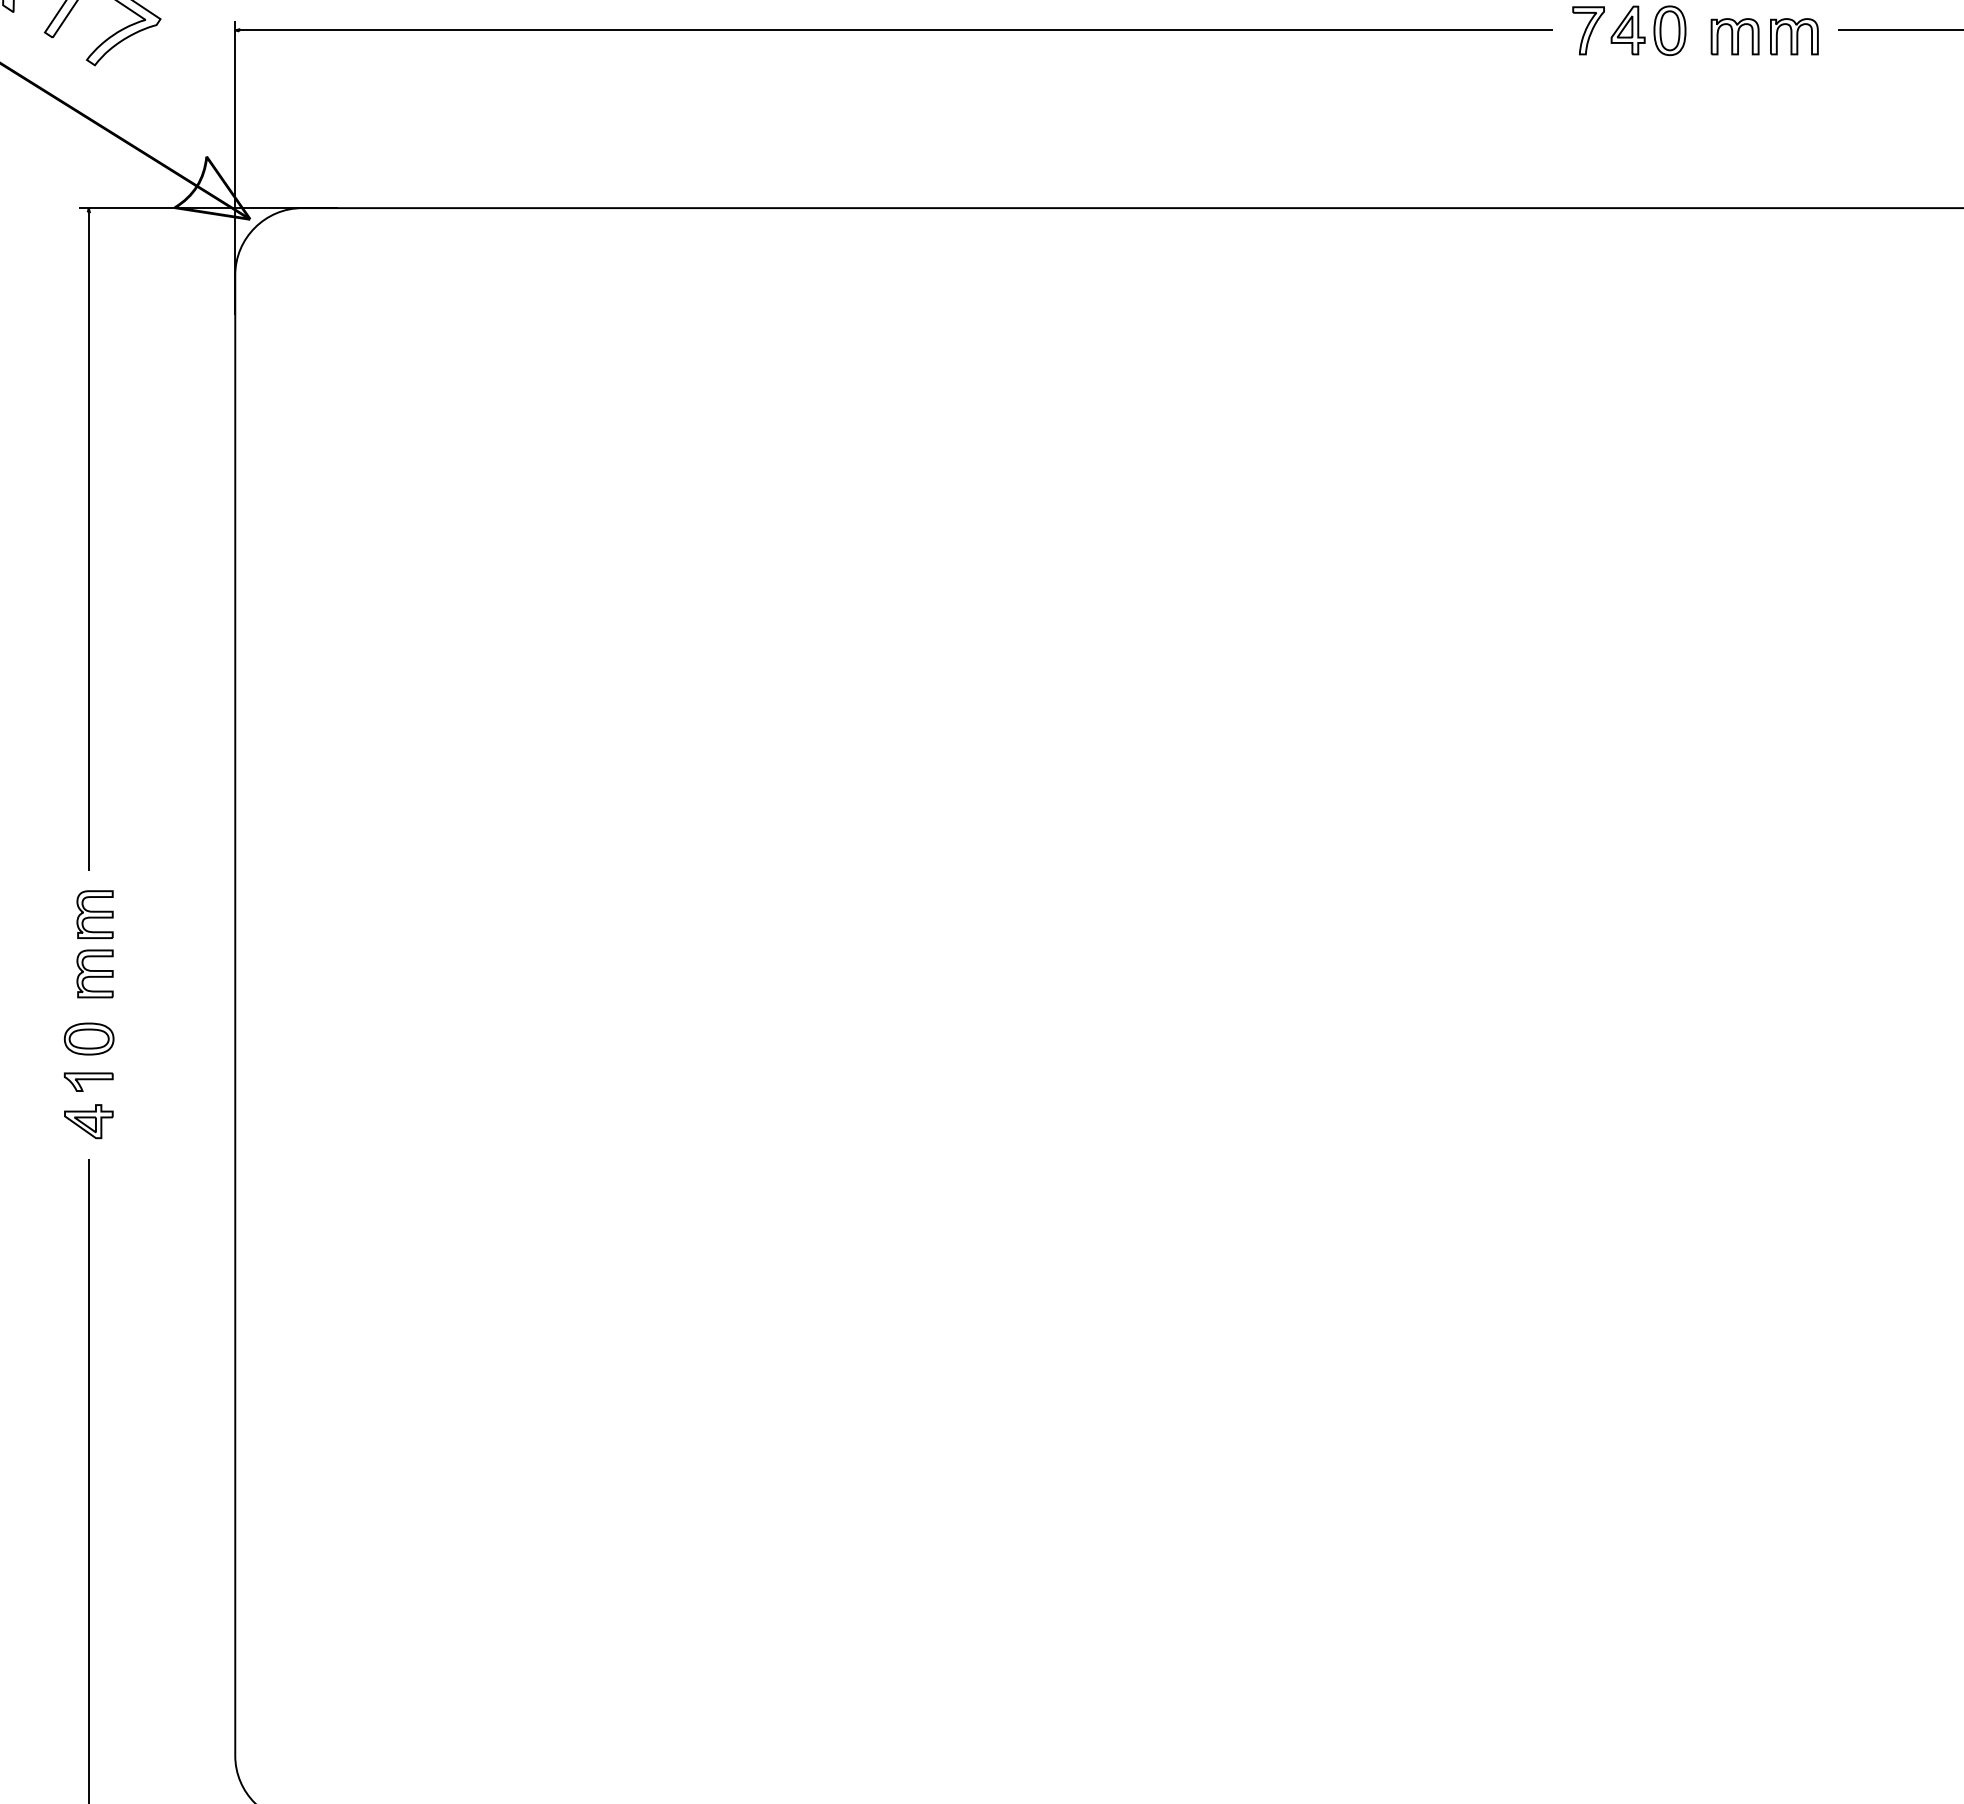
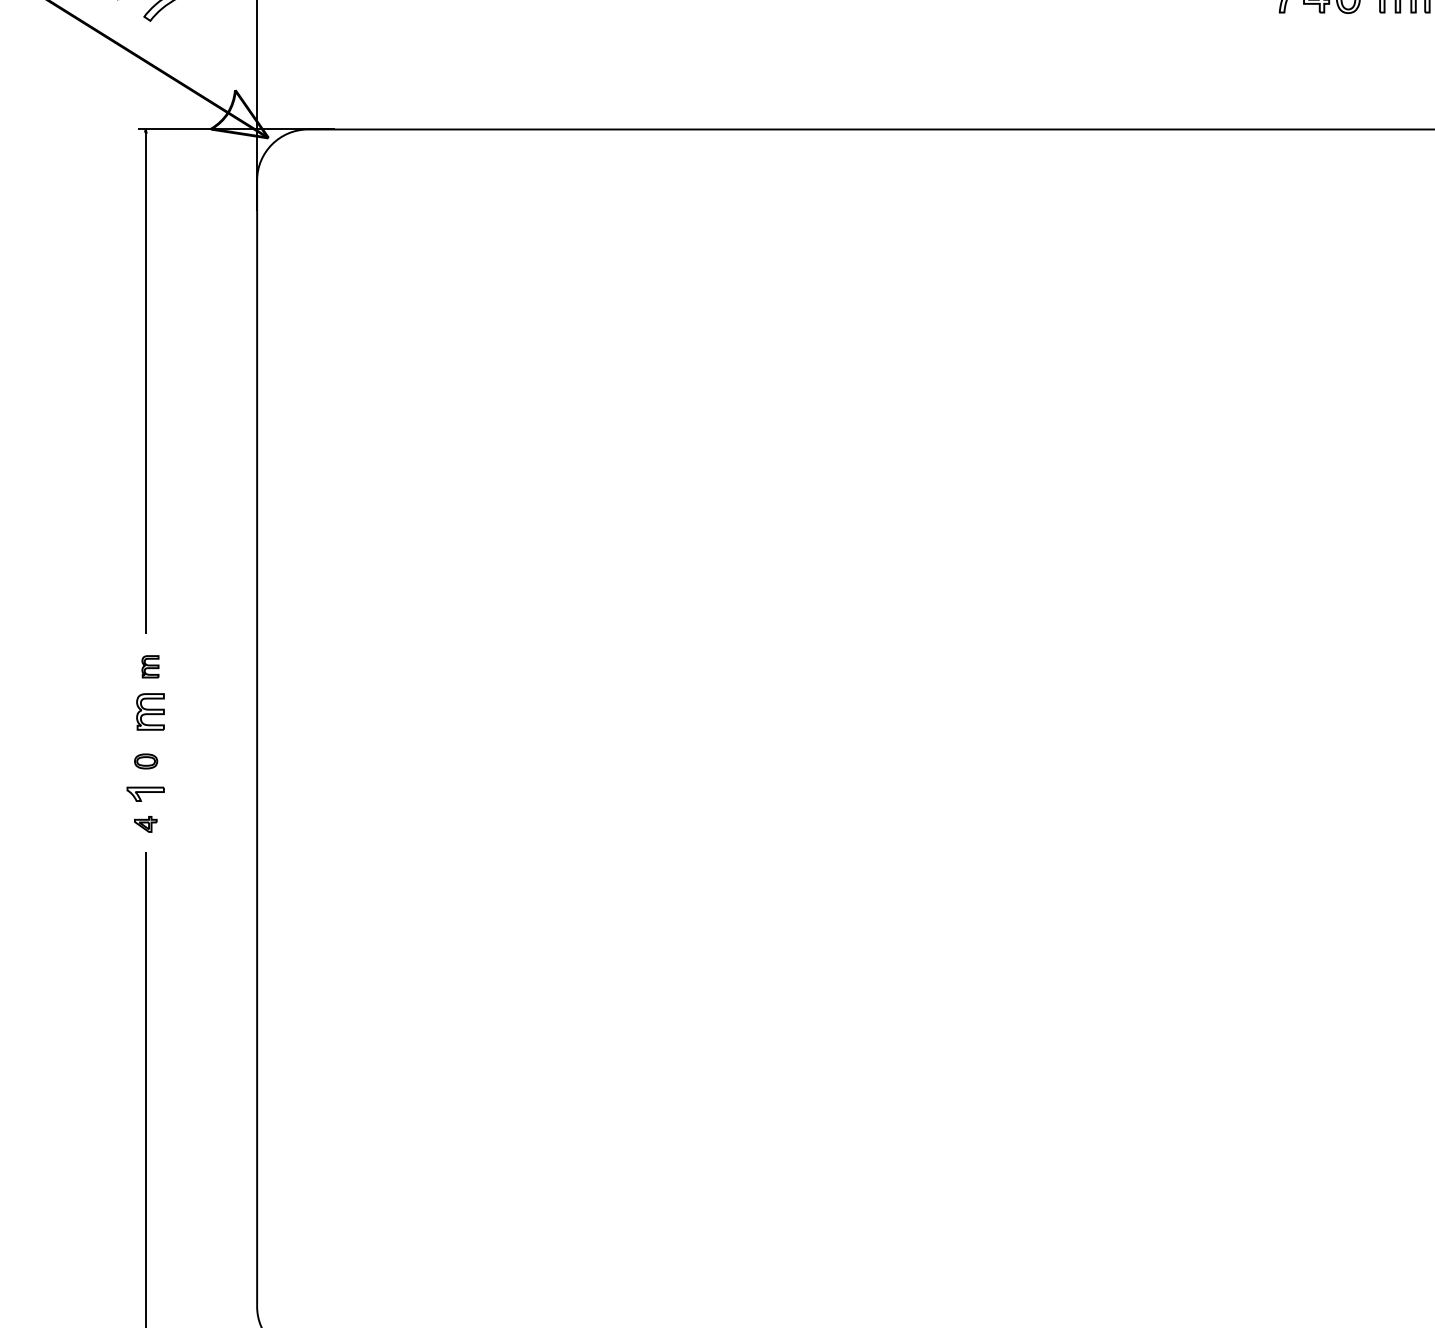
part: (94, 914) -> (150, 666), size x0.6
part: (89, 1038) -> (146, 761), size x0.6
part: (88, 1121) -> (145, 824), size x0.6

